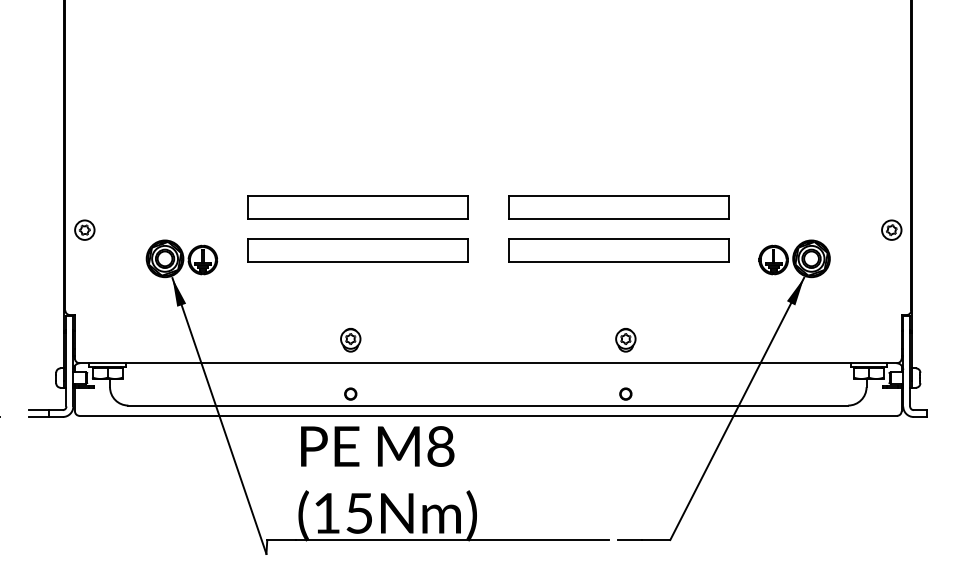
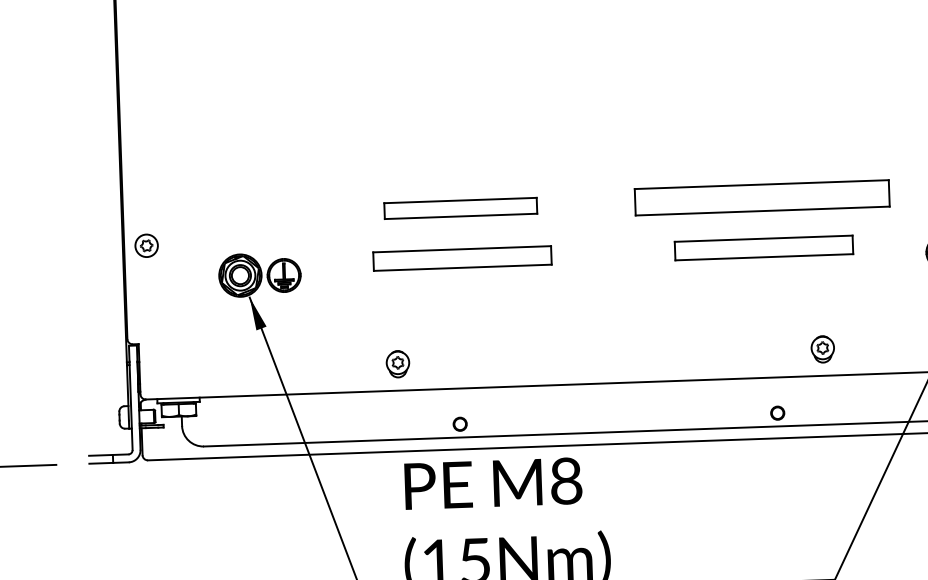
part: (357, 207) -> (460, 208), size x0.6
part: (357, 250) -> (462, 258), size x0.7
part: (618, 250) -> (763, 247), size x0.7
part: (350, 340) -> (397, 364), moved
part: (625, 340) -> (822, 349), moved

